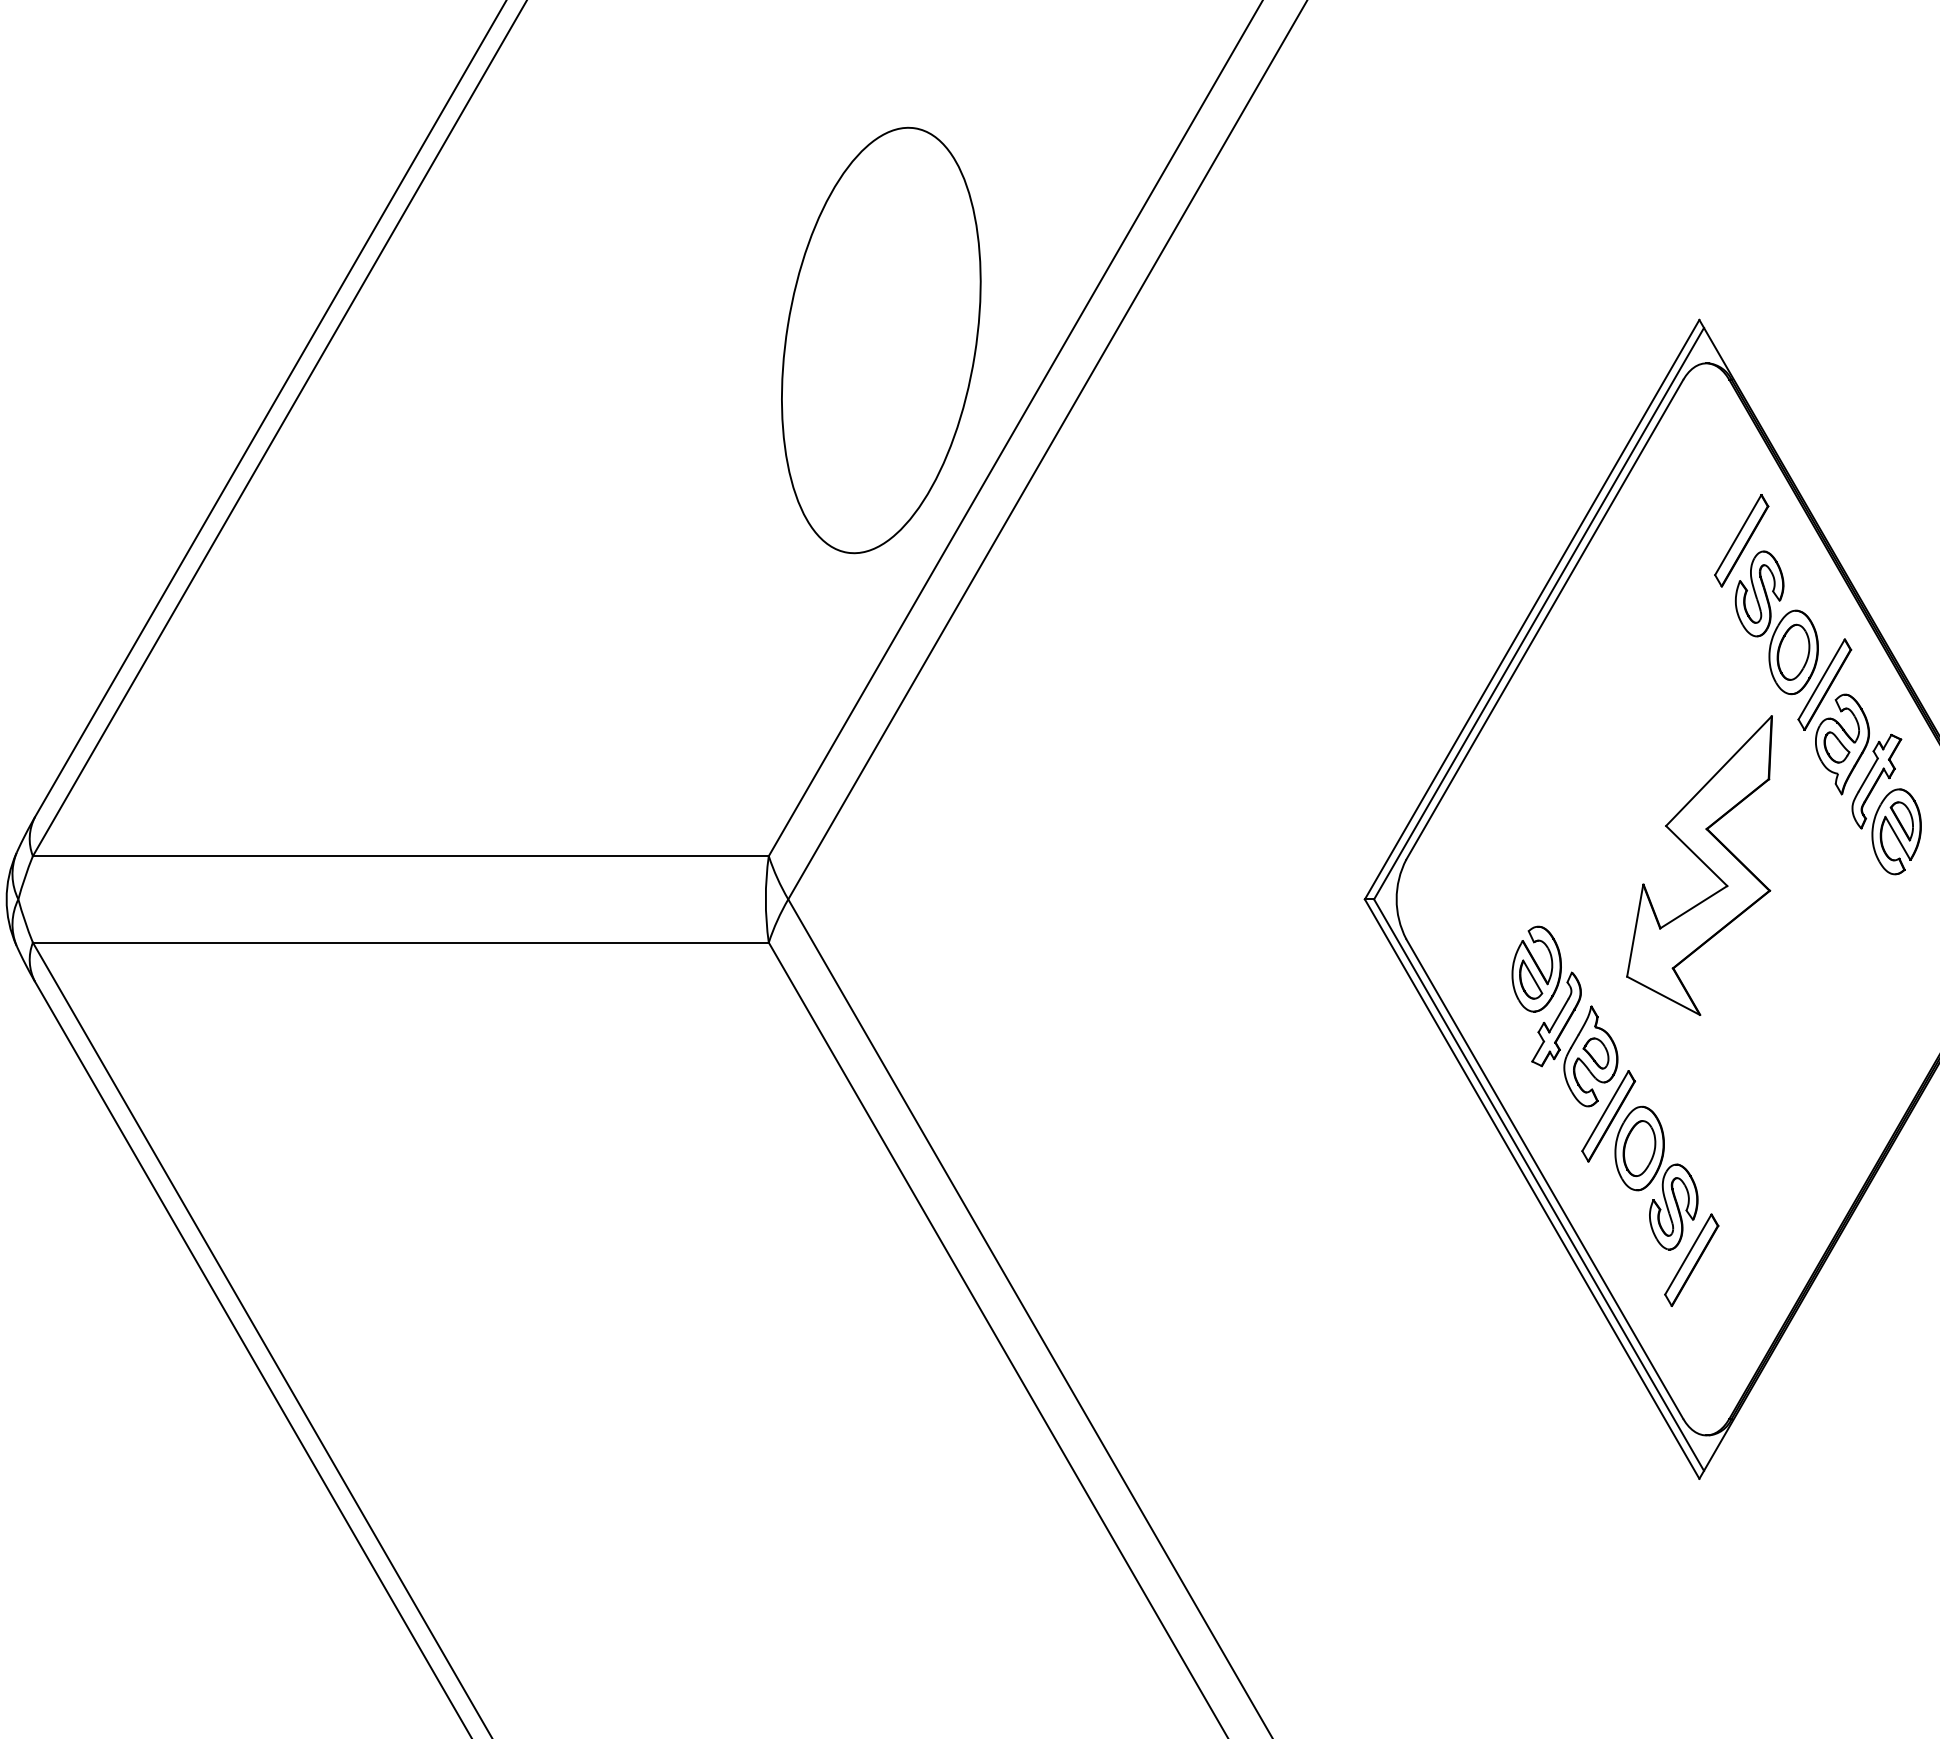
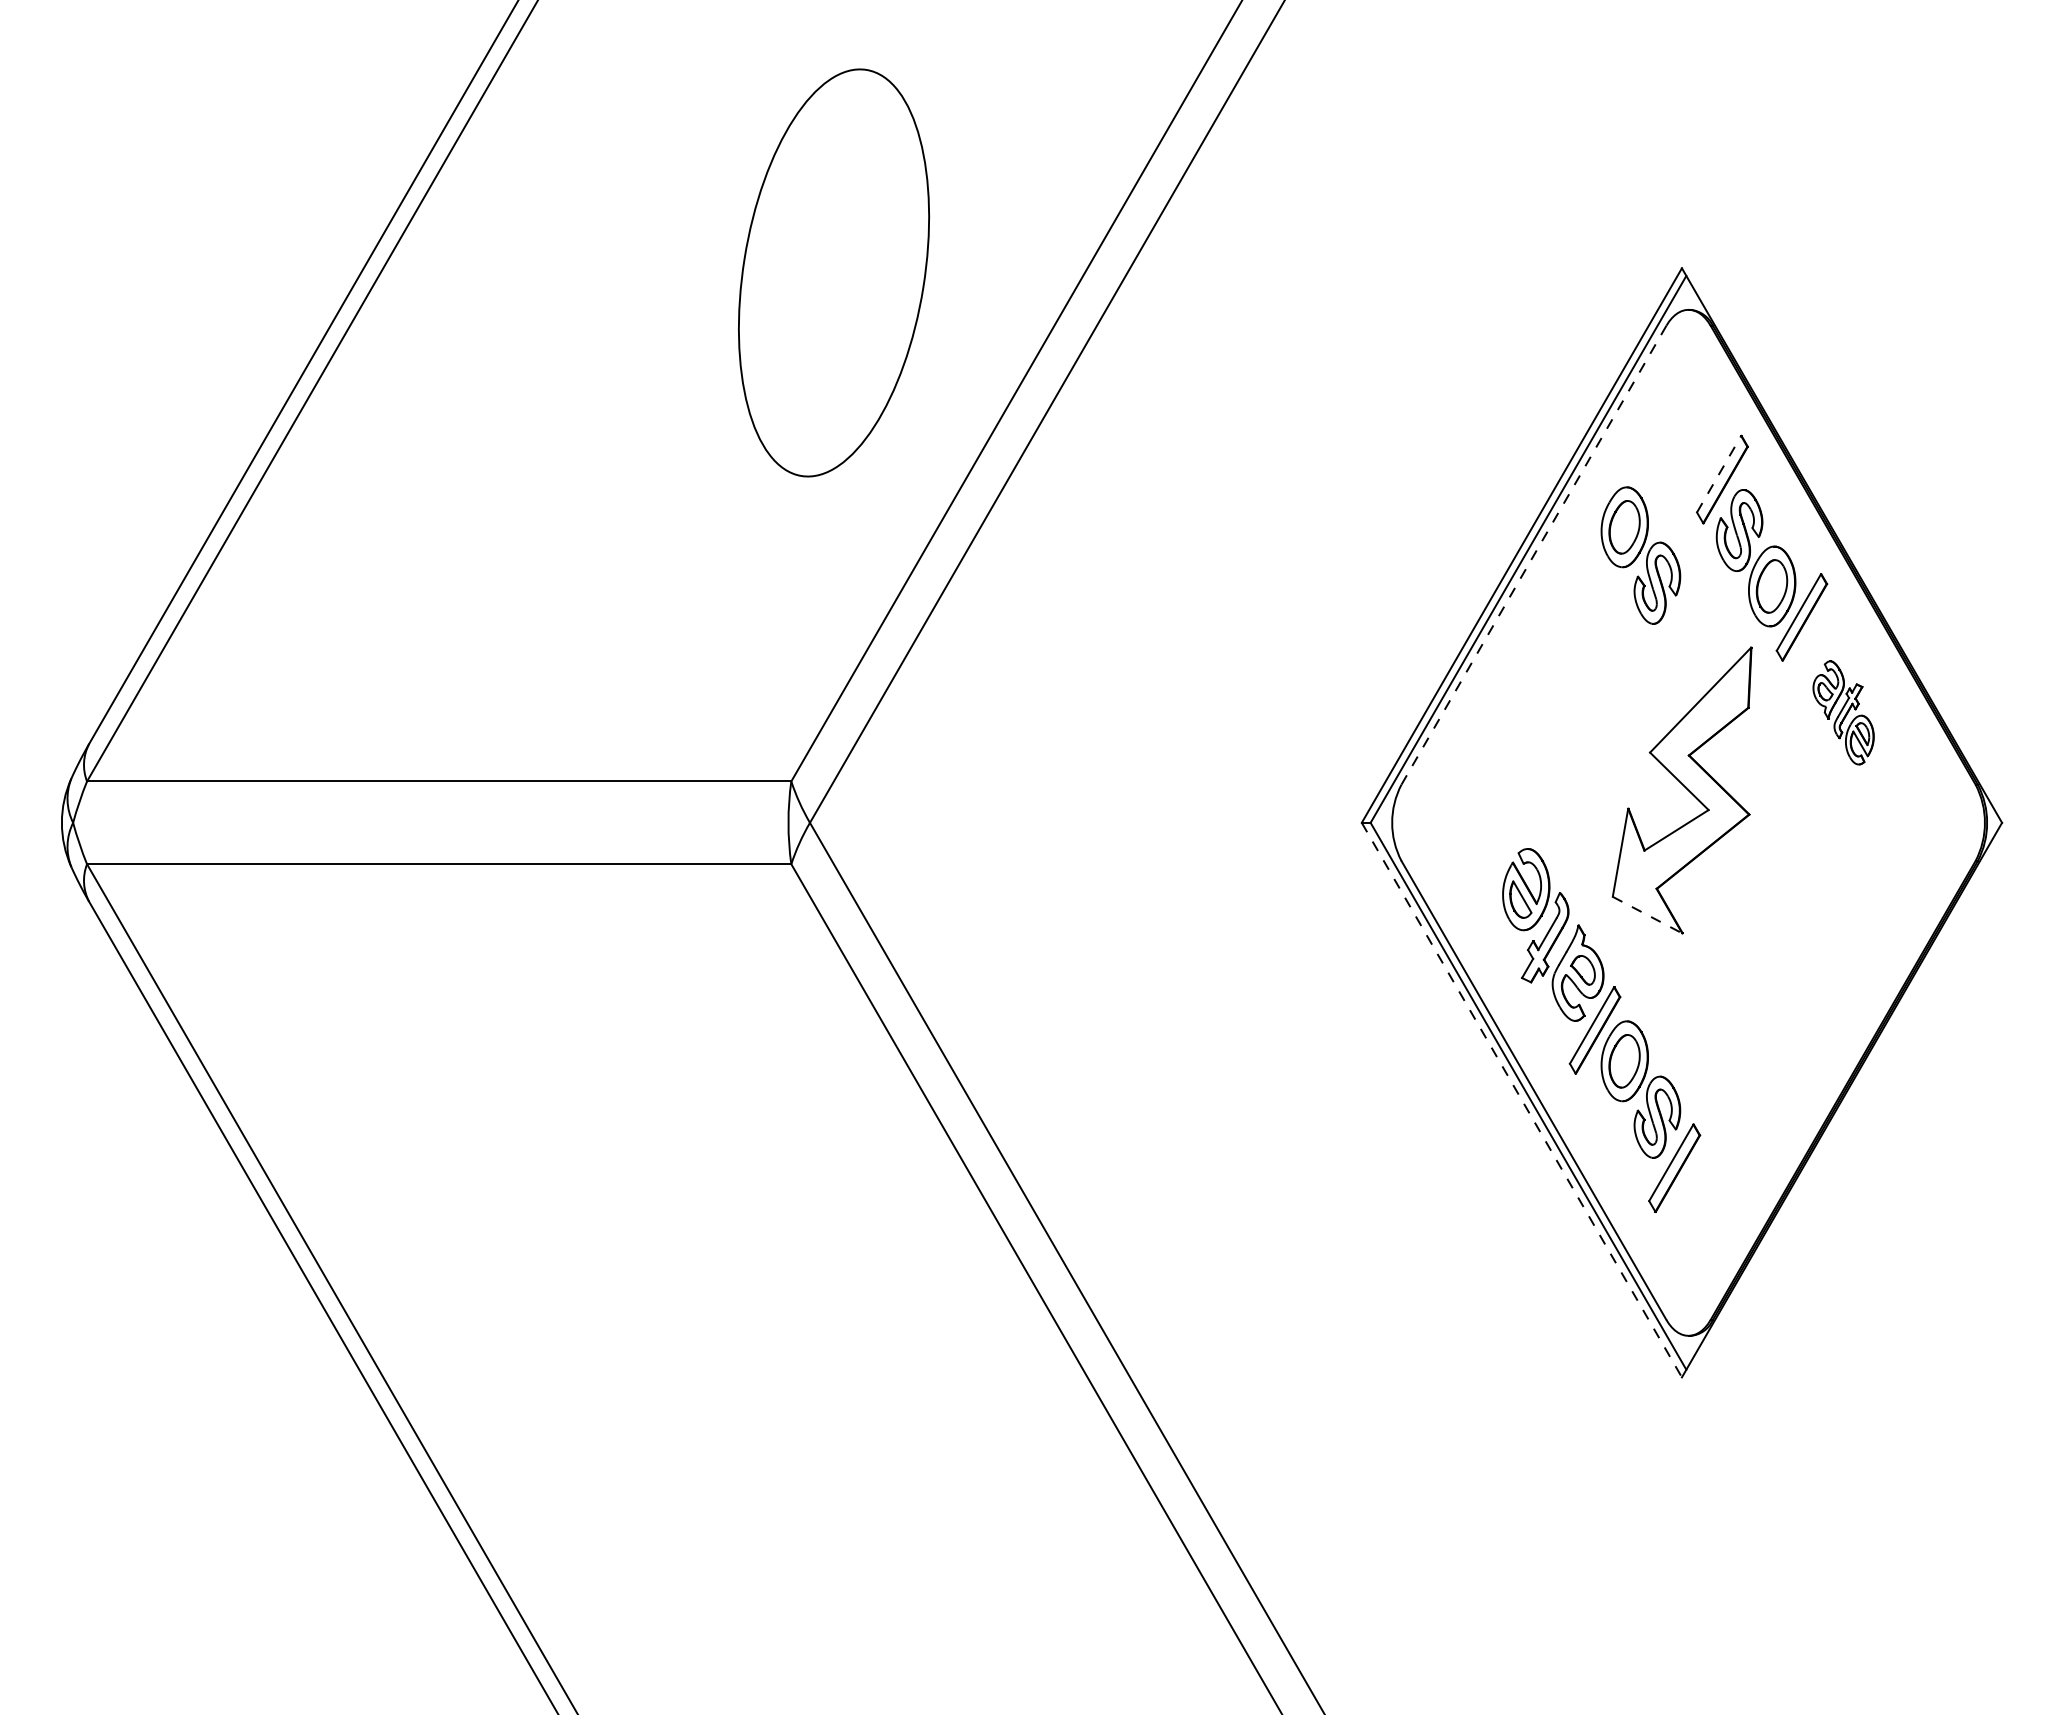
part: (881, 340) -> (834, 272), moved
line: (1738, 534) -> (1719, 473), solid -> dashed
line: (1545, 620) -> (1534, 555), solid -> dashed
part: (1656, 620) -> (1640, 555), added
part: (1868, 784) -> (1843, 712), size x0.6
line: (1663, 996) -> (1647, 915), solid -> dashed
line: (1532, 1189) -> (1522, 1100), solid -> dashed

